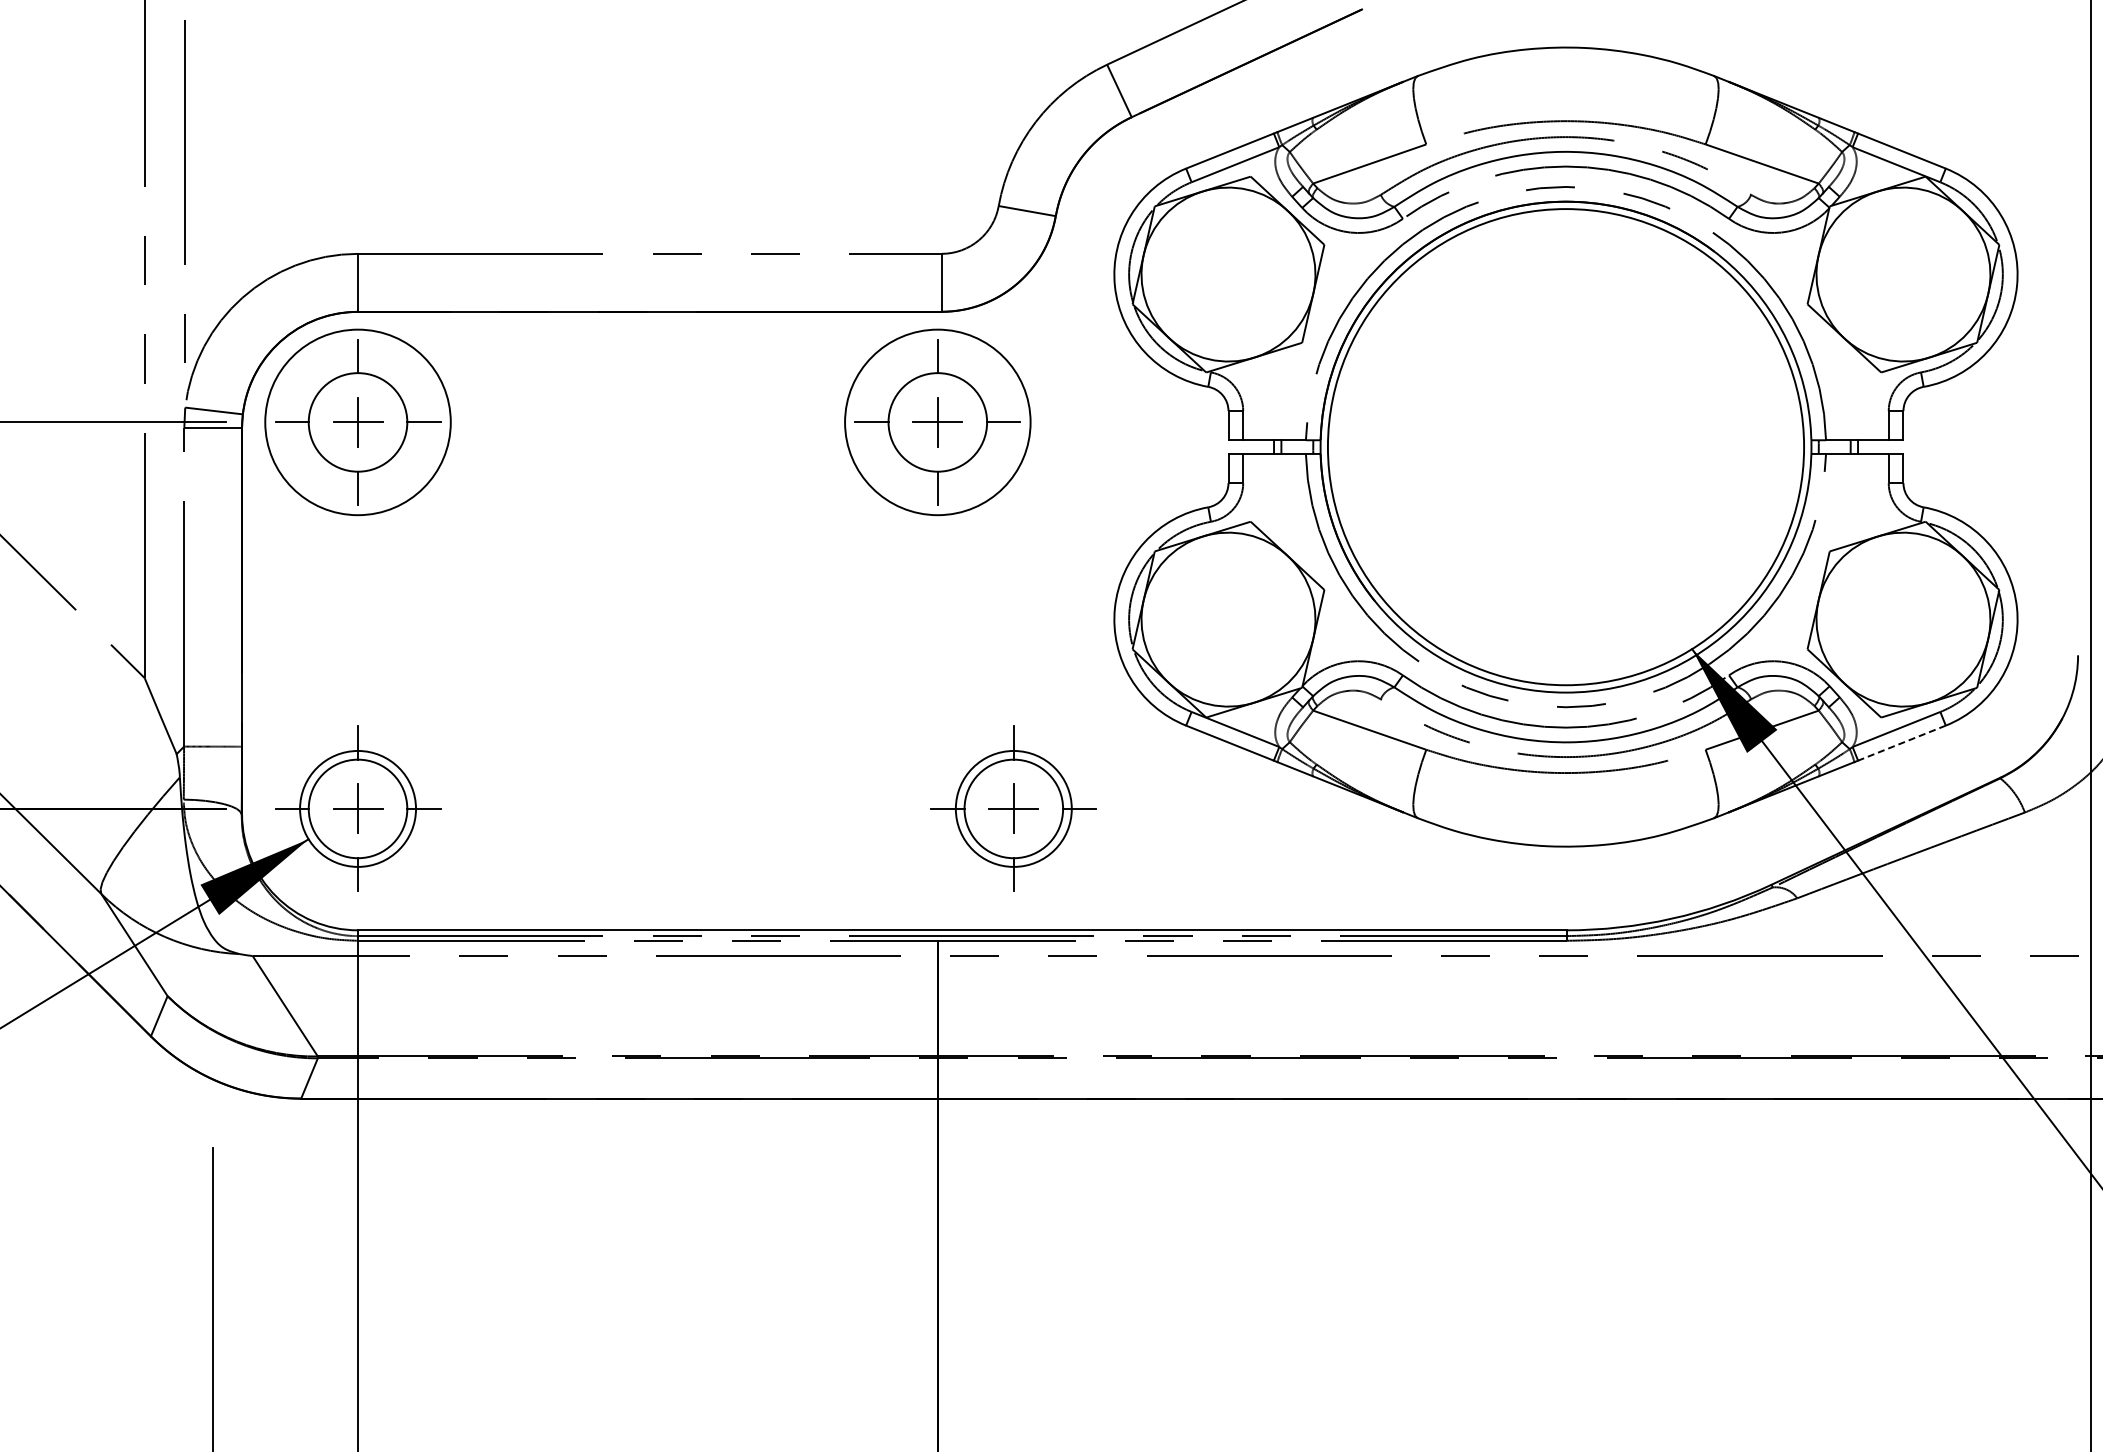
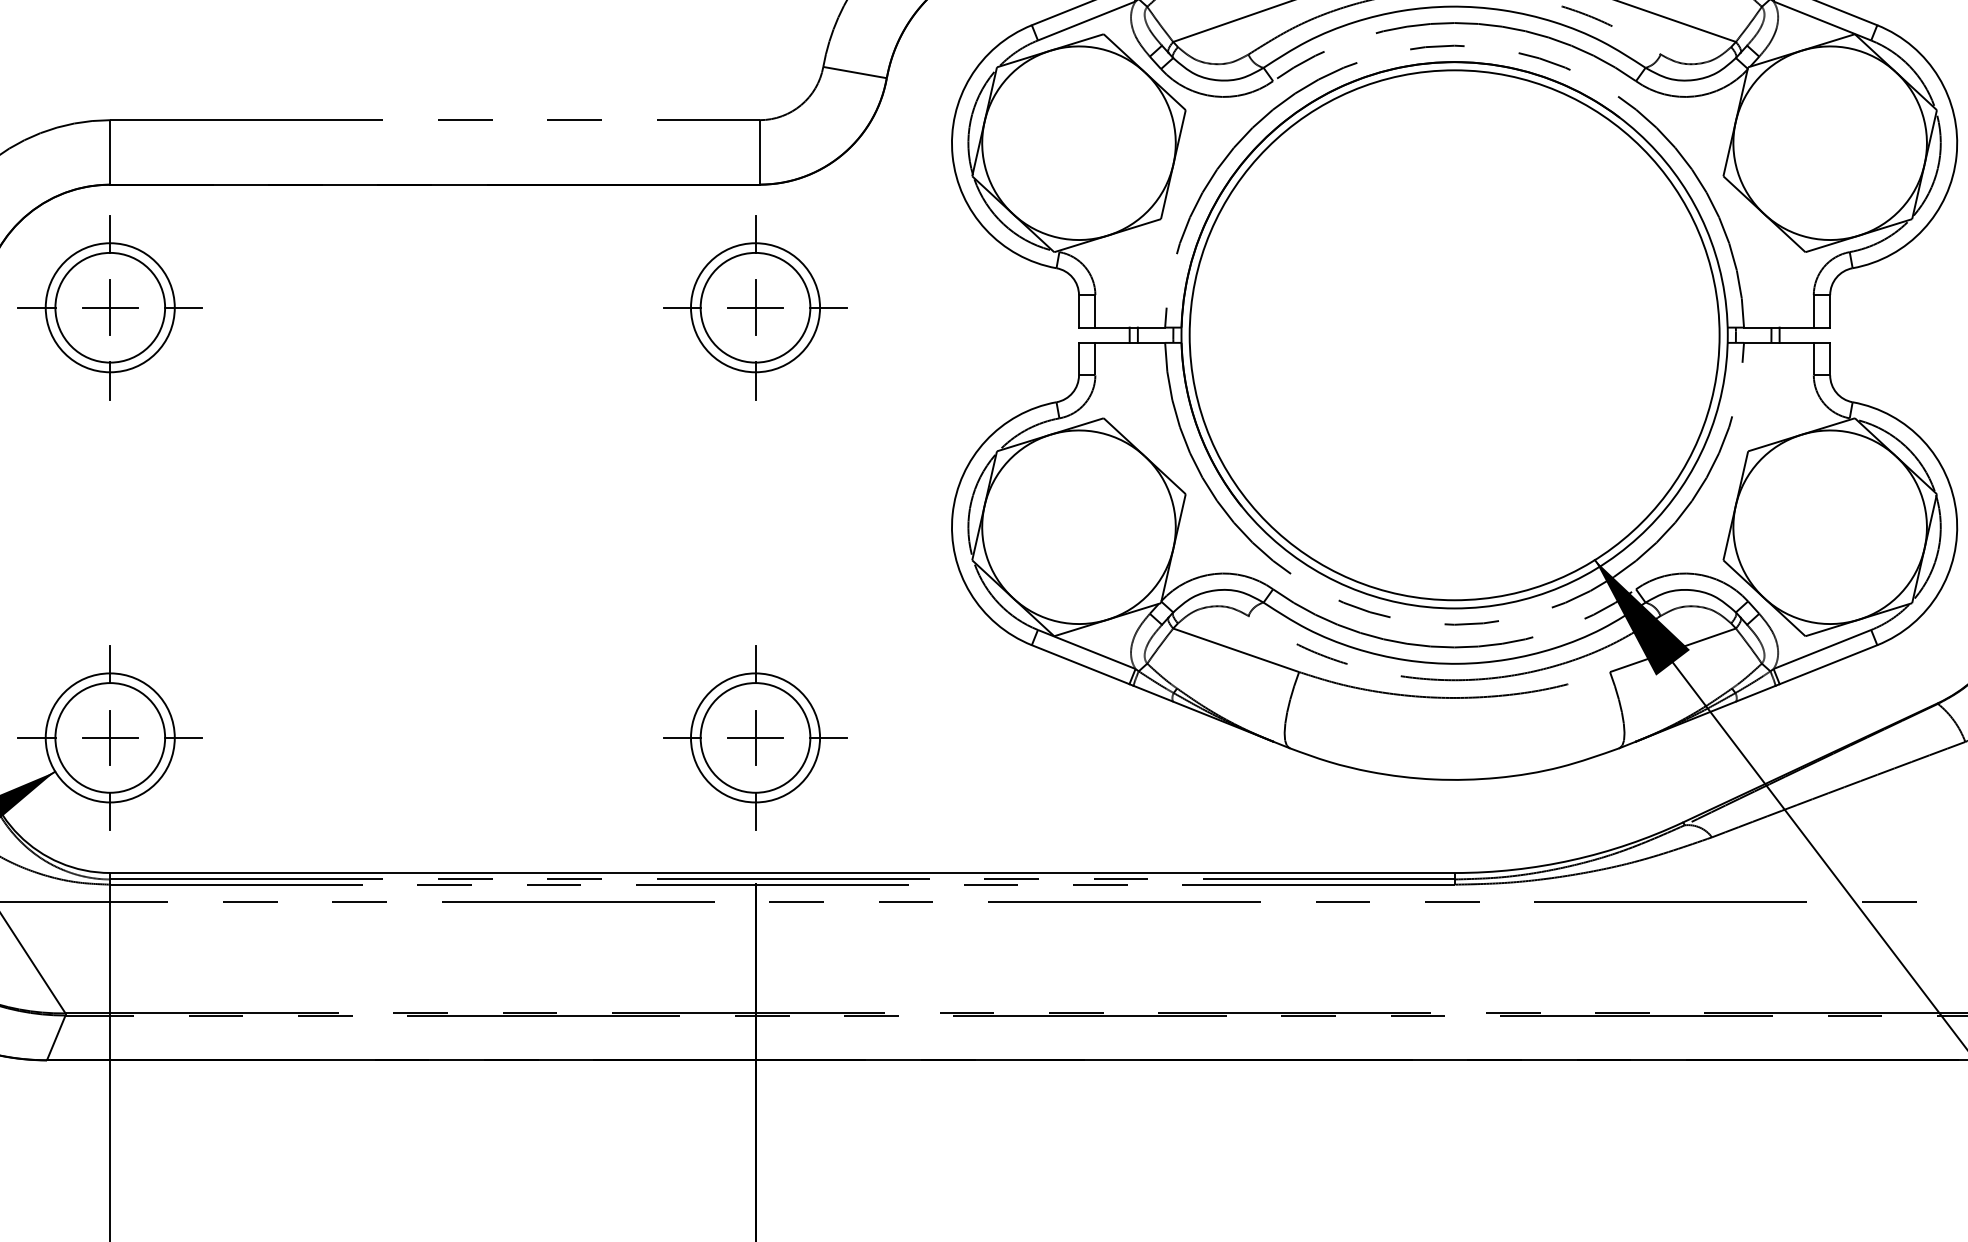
circle: (358, 422) -> (110, 307), size x0.62
circle: (937, 422) -> (755, 307), size x0.62
line: (1901, 743) -> (1827, 665), dashed -> solid
part: (1013, 808) -> (755, 737), moved

